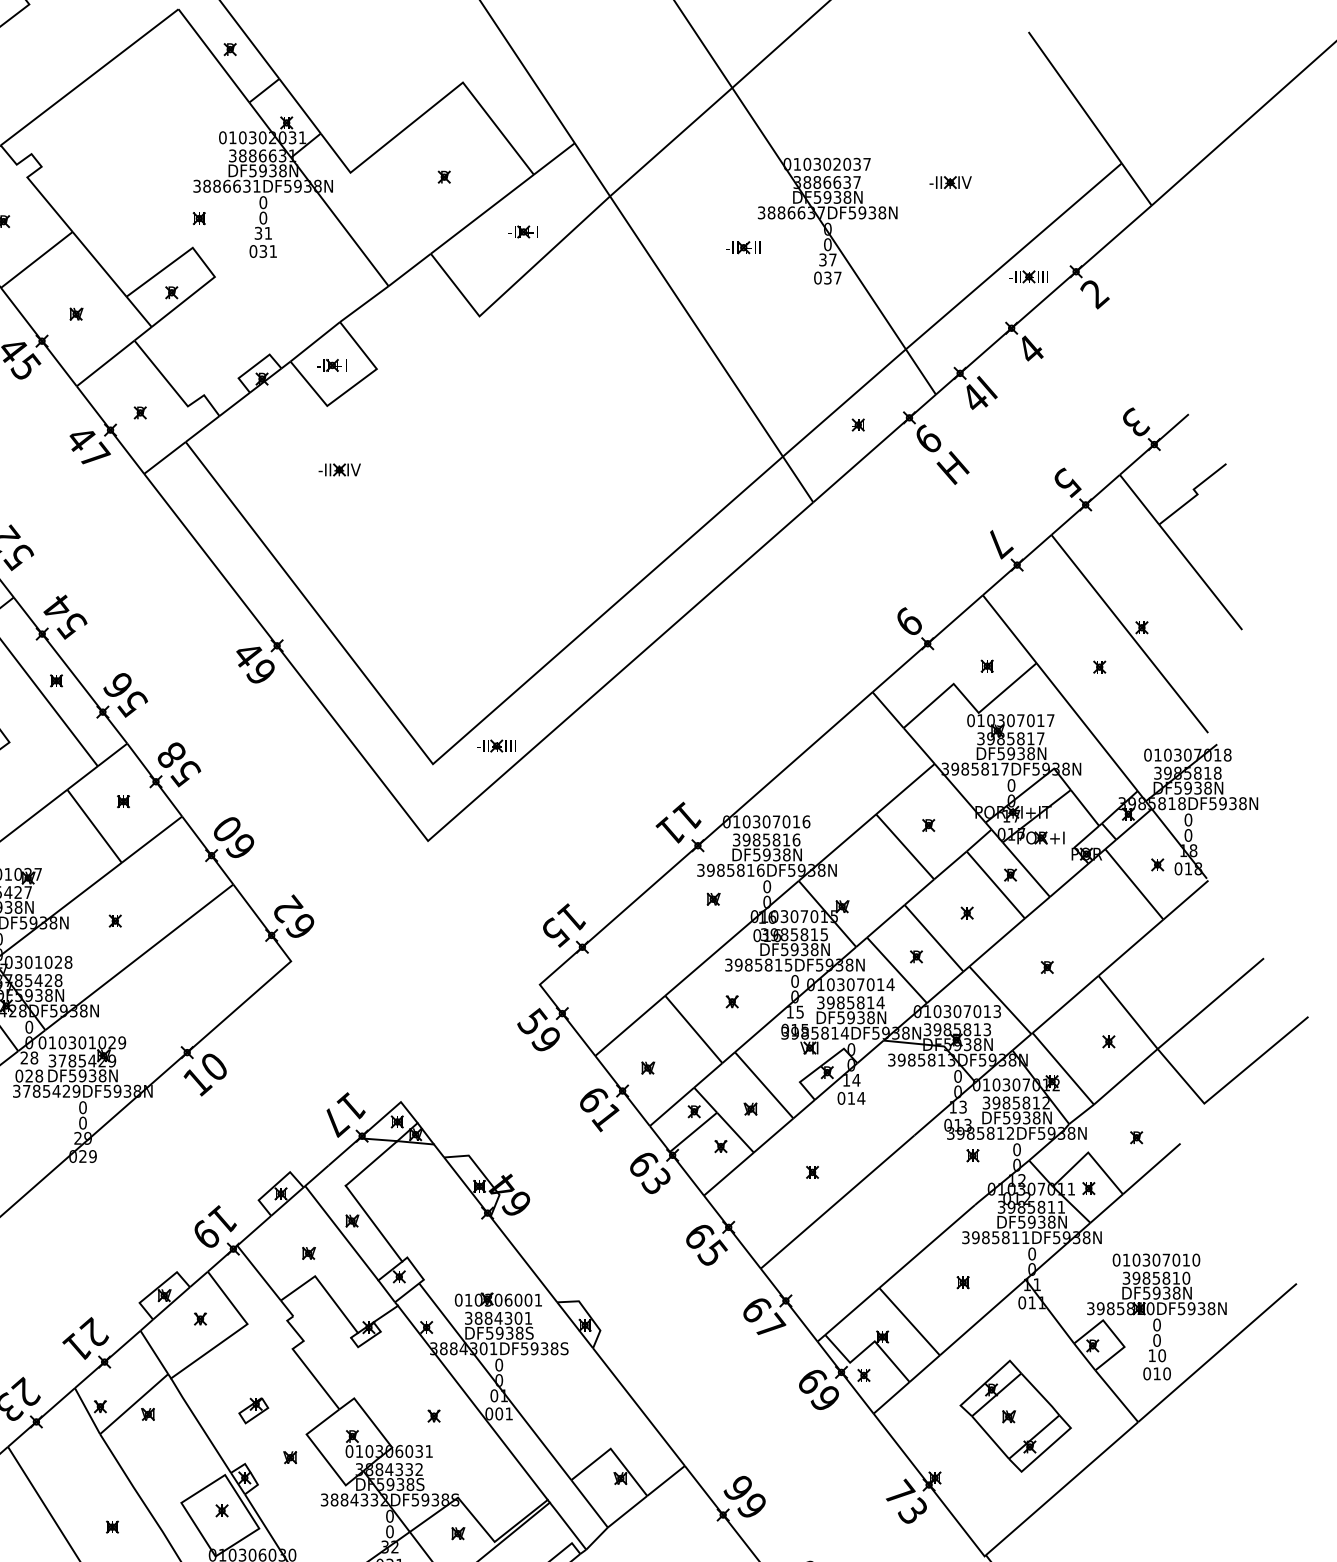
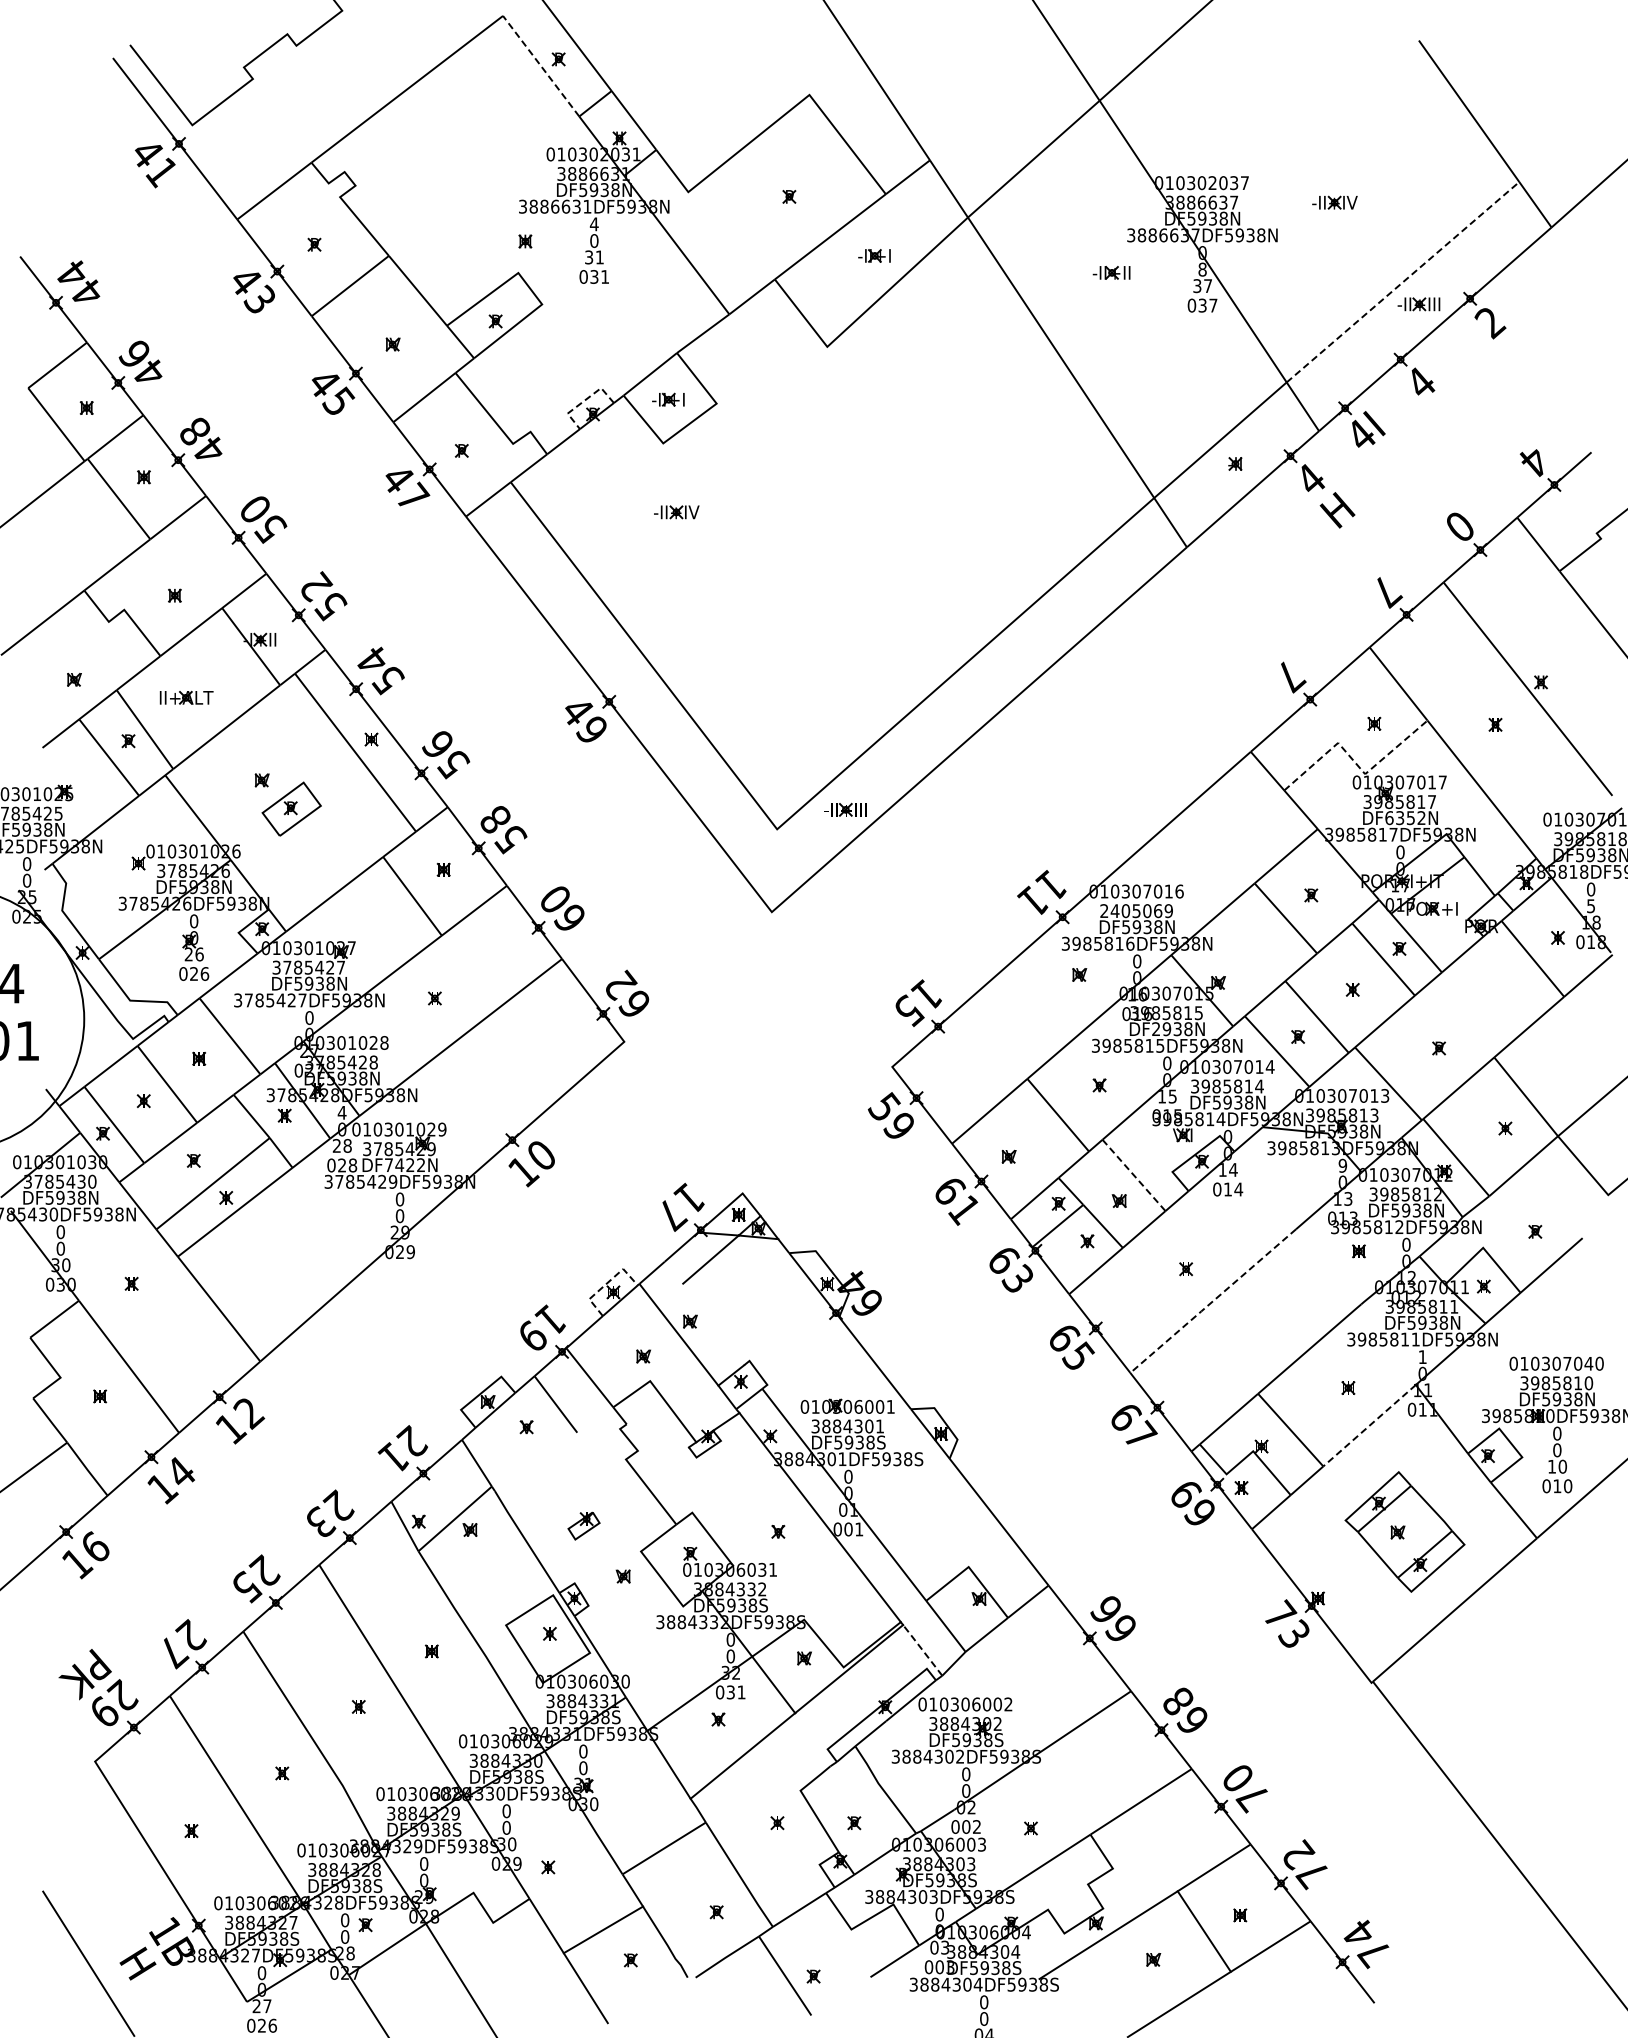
line: (213, 55) -> (540, 65), solid -> dashed
text: (262, 202) -> (593, 224), 0 -> 4
text: (827, 244) -> (1202, 269), 0 -> 8
line: (1014, 256) -> (1403, 282), solid -> dashed
line: (254, 367) -> (584, 401), solid -> dashed
text: (1135, 422) -> (1534, 461), 3 -> 4
text: (928, 438) -> (1311, 478), 6 -> 4
text: (1068, 482) -> (1461, 525), 5 -> 0
text: (910, 622) -> (1291, 676), 9 -> 7
line: (969, 703) -> (1355, 763), solid -> dashed
text: (1016, 754) -> (1405, 818), DF5938N -> DF6352N
text: (1188, 835) -> (1591, 906), 0 -> 5
text: (766, 840) -> (1136, 911), 3985816 -> 2405069
text: (785, 949) -> (1156, 1029), DF5938N -> DF2938N
text: (28, 1026) -> (341, 1112), 0 -> 4
text: (88, 1076) -> (405, 1165), DF5938N -> DF7422N
text: (957, 1076) -> (1342, 1165), 0 -> 9
line: (764, 1085) -> (1134, 1175), solid -> dashed
line: (274, 1186) -> (606, 1284), solid -> dashed
line: (837, 1202) -> (1212, 1301), solid -> dashed
line: (373, 1223) -> (713, 1324), removed
text: (1031, 1254) -> (1422, 1357), 0 -> 1
text: (1185, 1259) -> (1588, 1363), 010307010 -> 010307040
line: (982, 1317) -> (1369, 1425), solid -> dashed
line: (208, 1350) -> (535, 1461), removed
line: (567, 1525) -> (922, 1649), solid -> dashed

